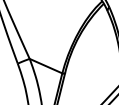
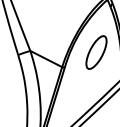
part: (95, 56) -> (96, 52), added

